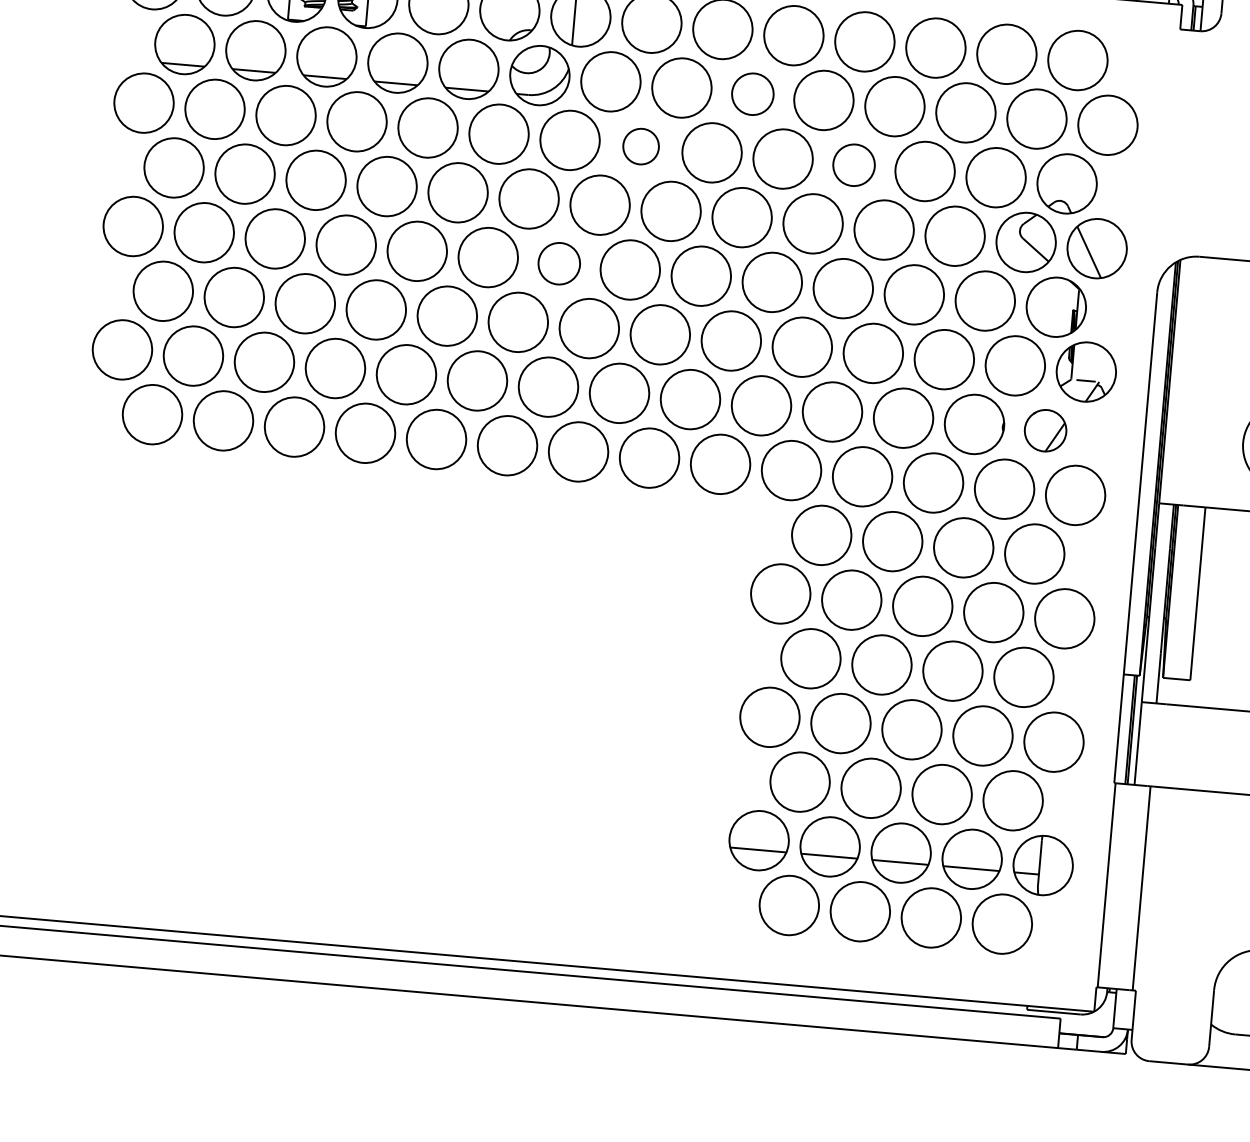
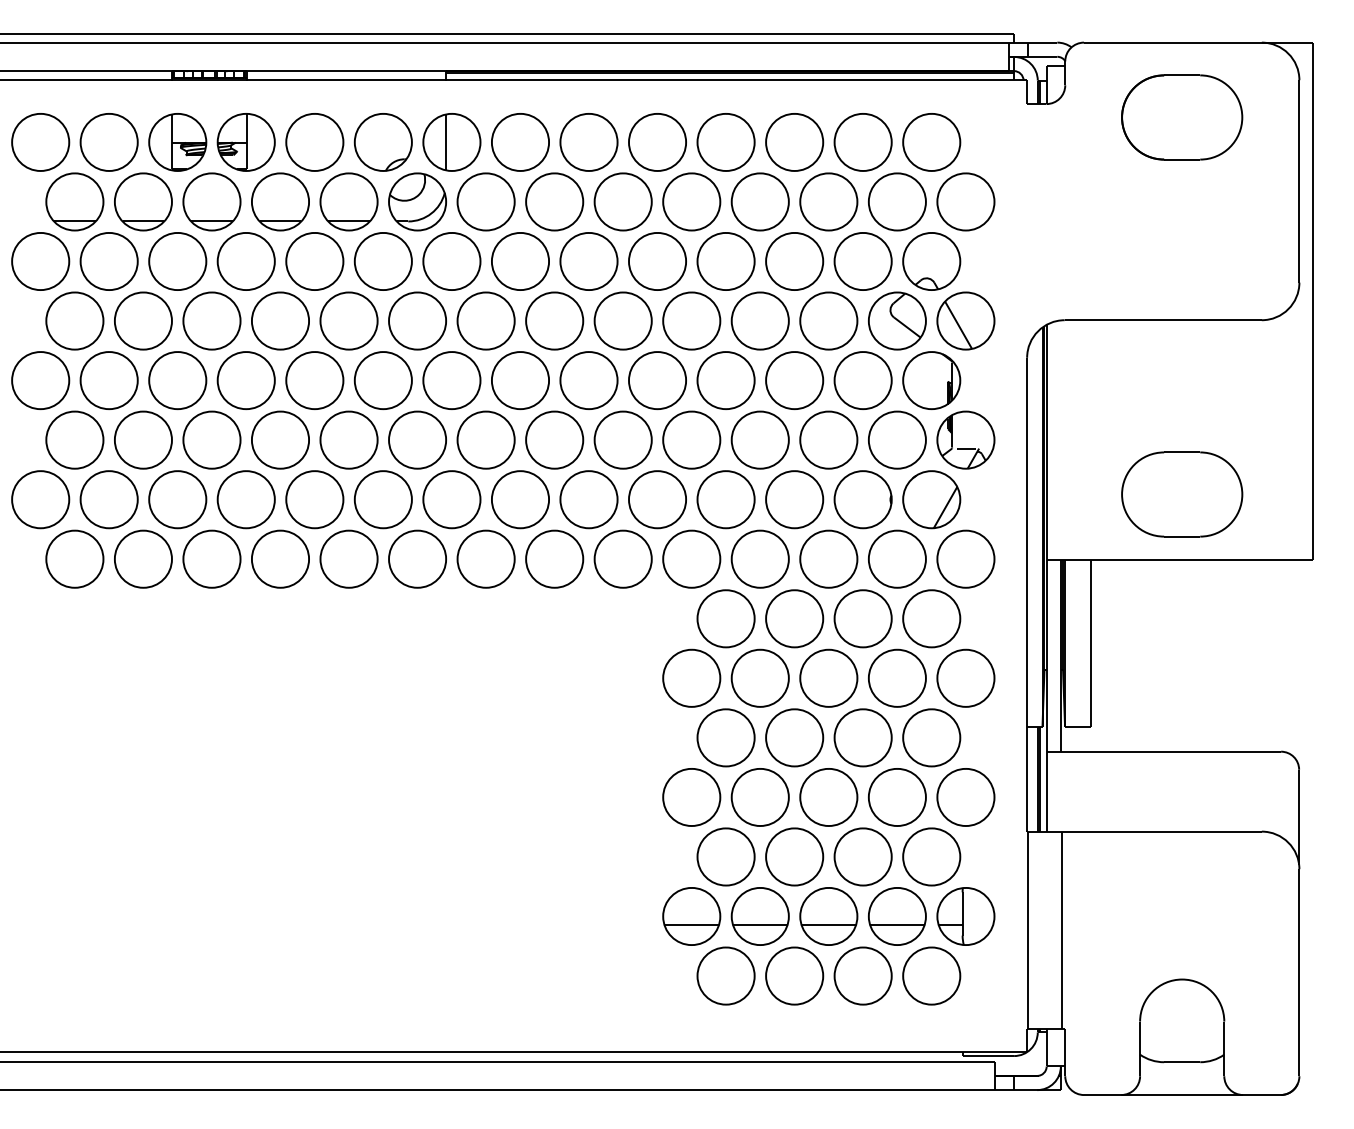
part: (752, 93) -> (622, 201), size x1.43
part: (641, 146) -> (520, 261), size x1.67
part: (853, 165) -> (725, 261), size x1.43
part: (558, 263) -> (451, 380), size x1.43
part: (1045, 430) -> (931, 499), size x1.43

